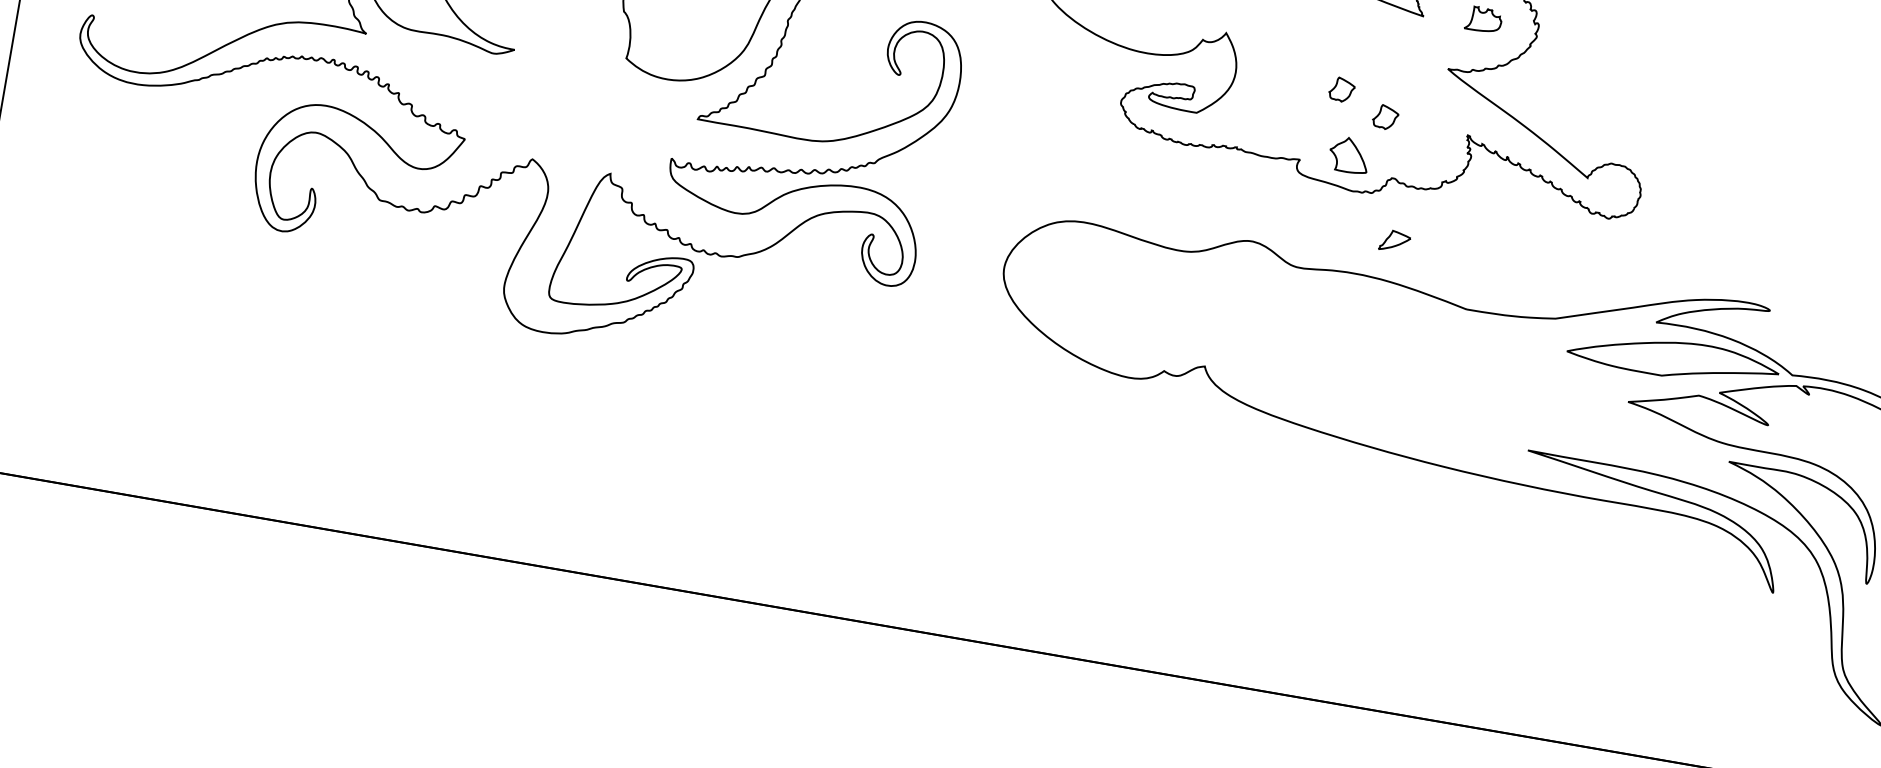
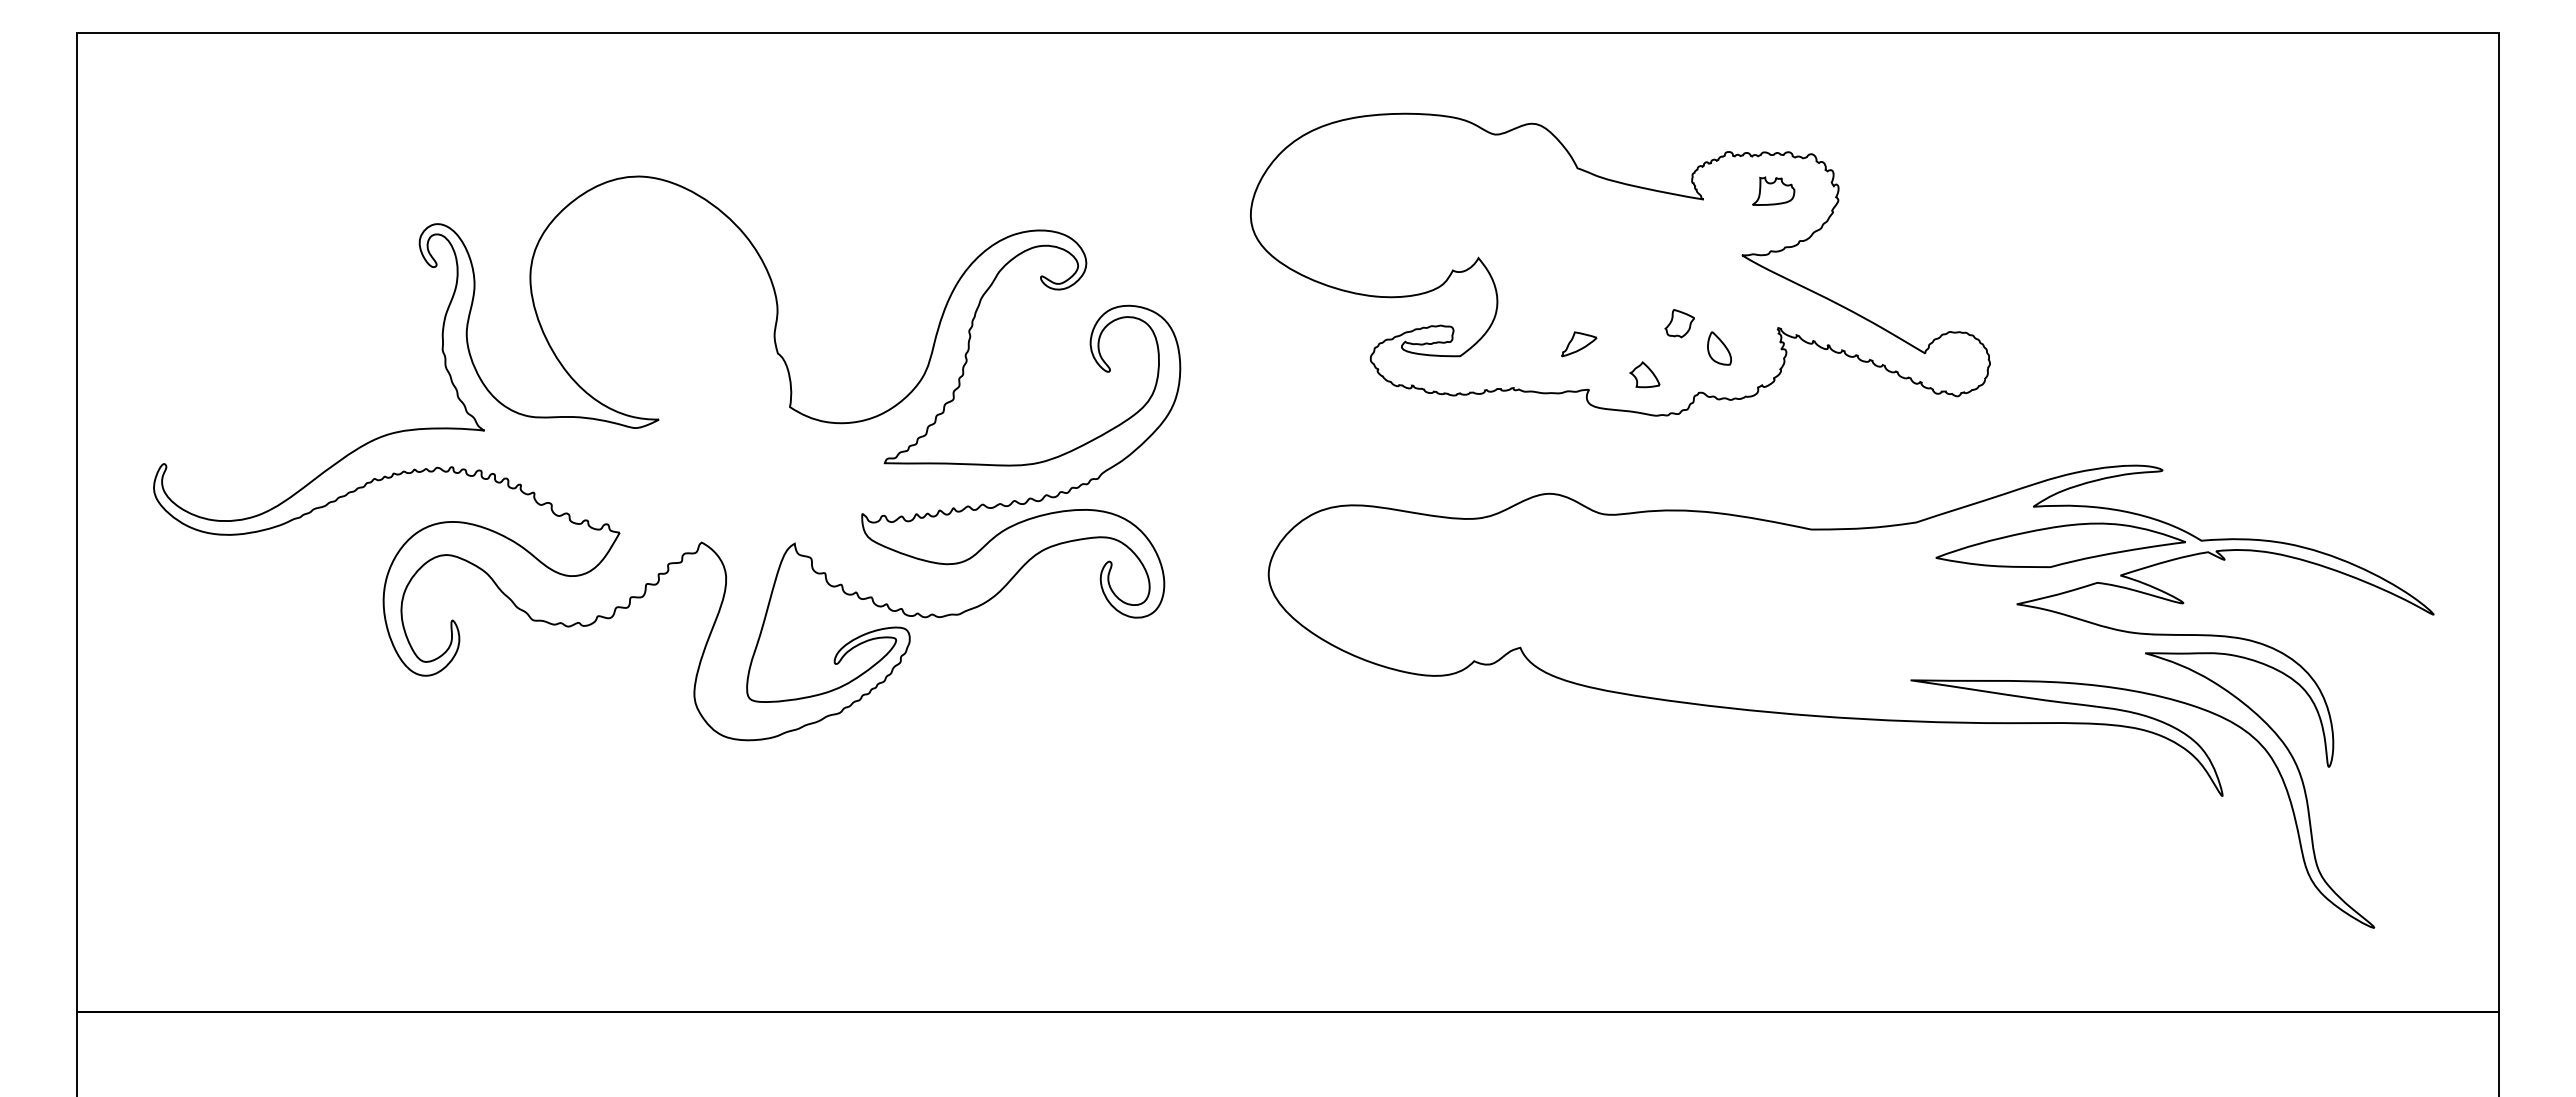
part: (1341, 89) -> (1623, 300), removed
part: (1415, 143) -> (1719, 348), added
part: (1348, 154) -> (1644, 374), size x0.62
part: (1395, 241) -> (1579, 344), moved

